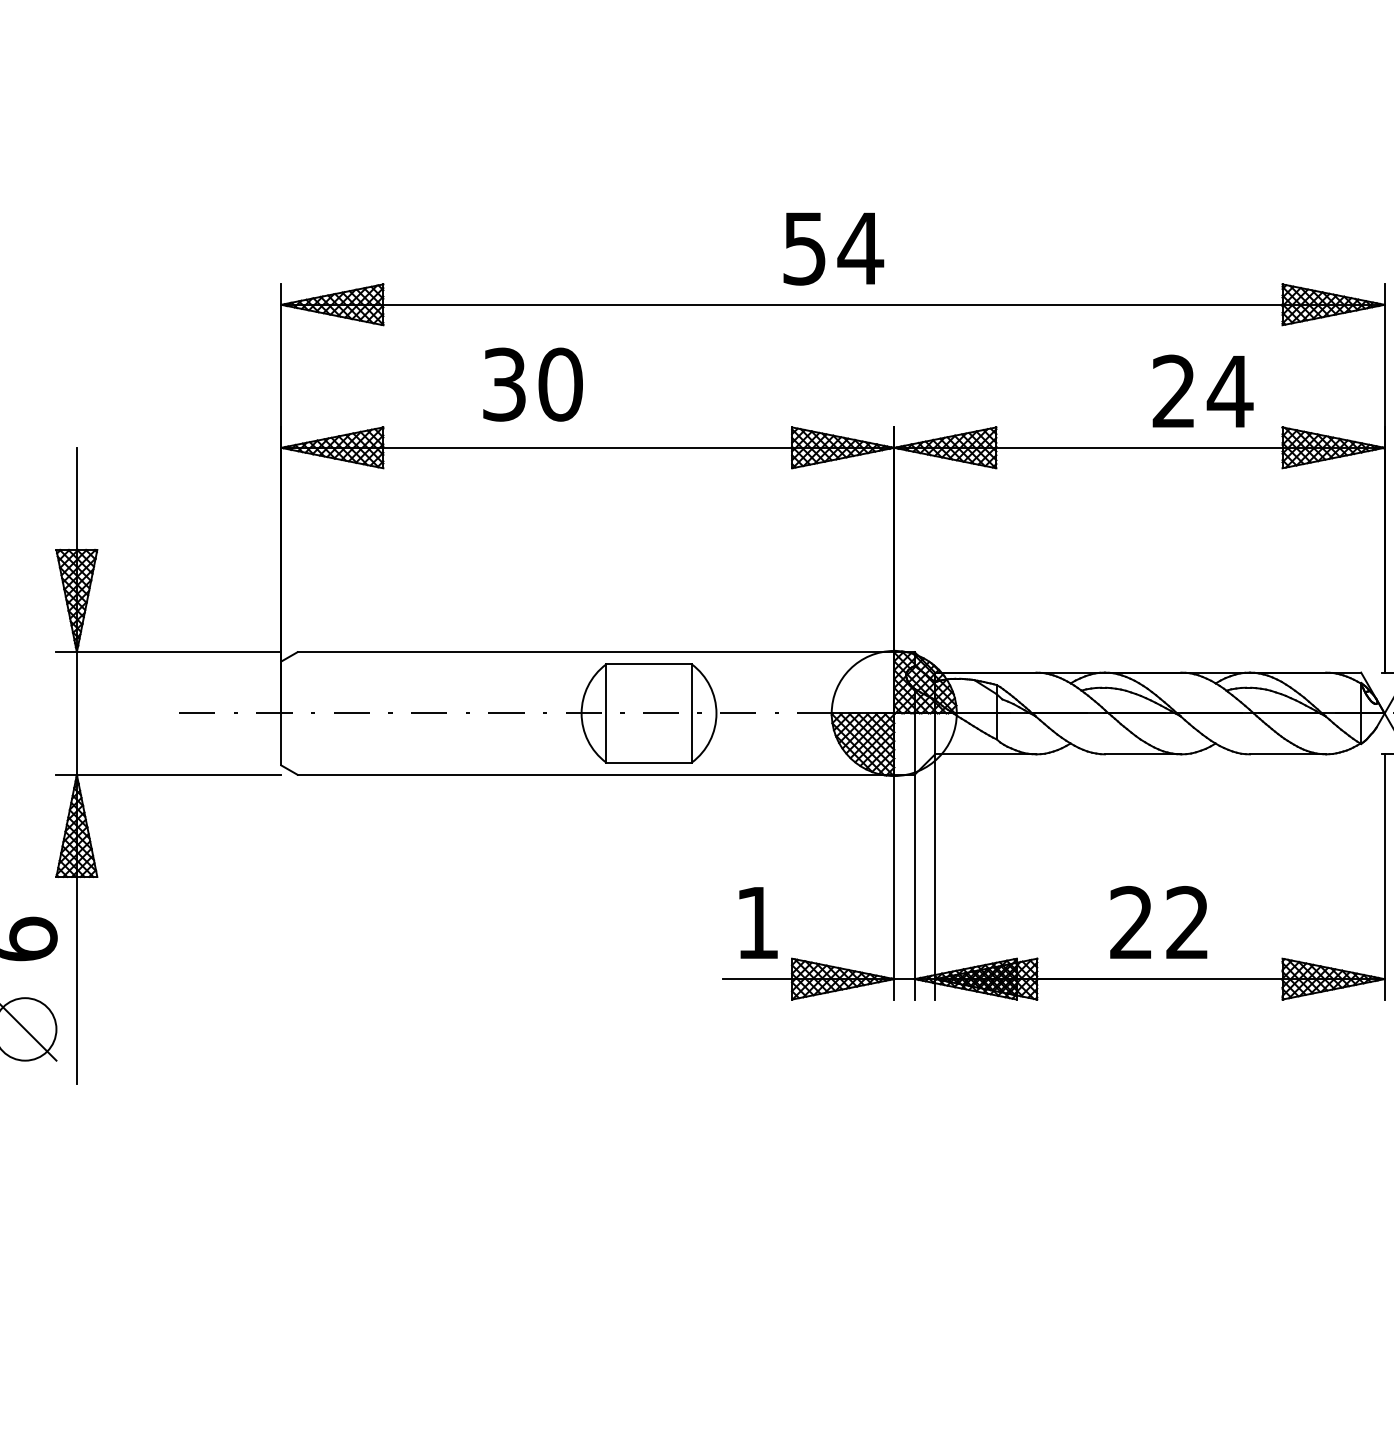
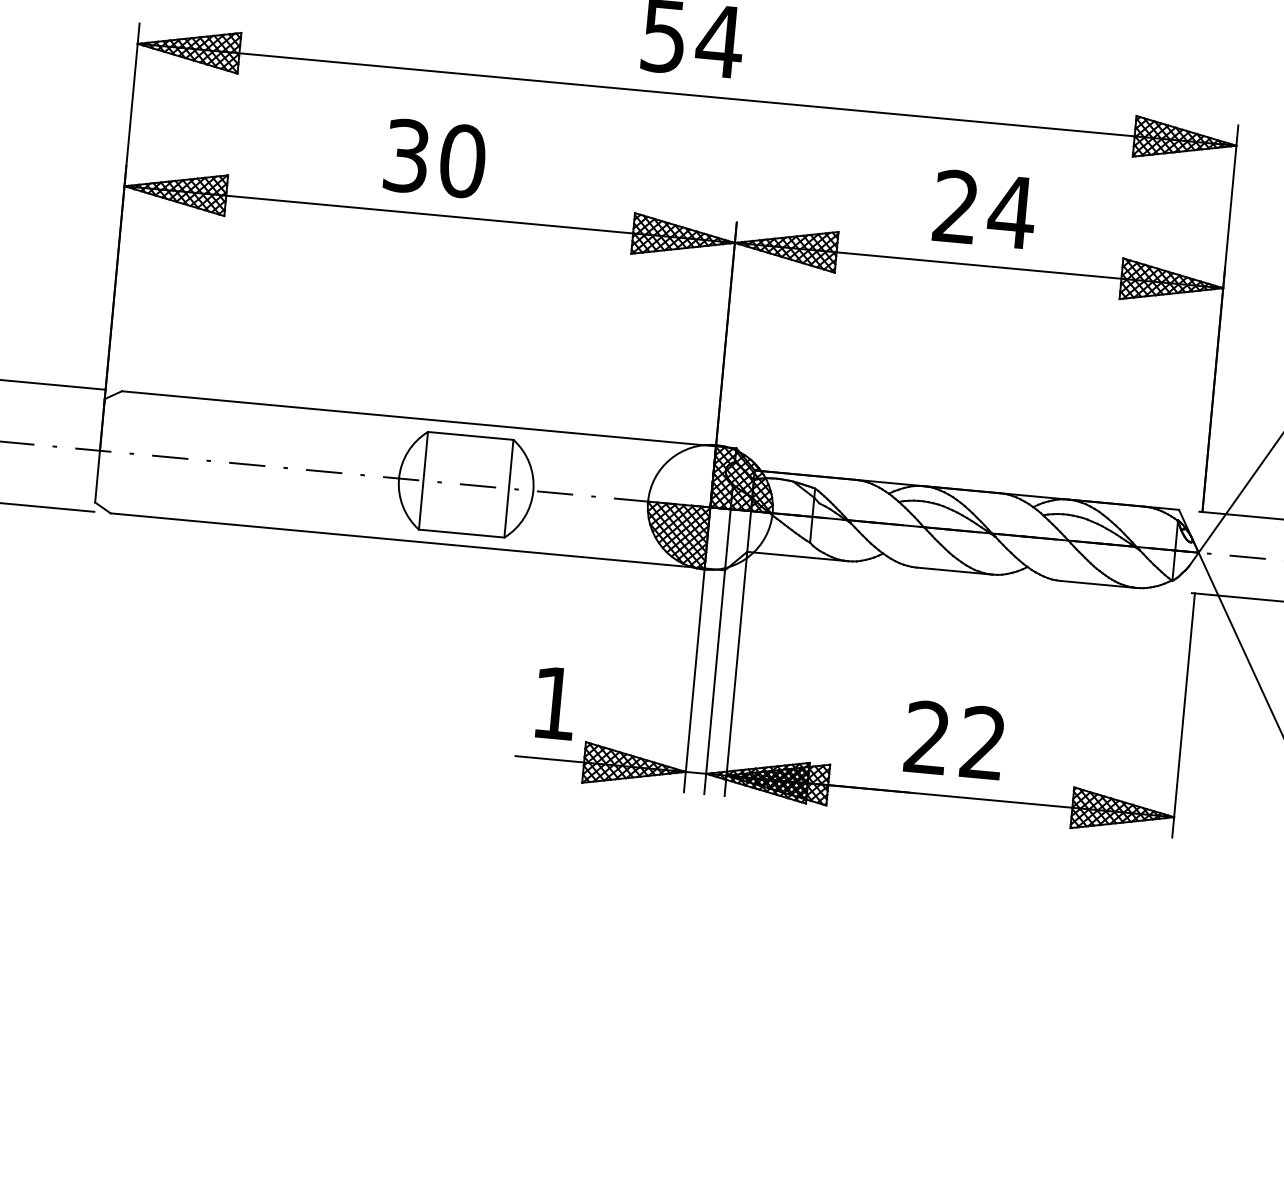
text: (532, 384) -> (434, 158), moved
text: (1202, 390) -> (984, 208), moved

